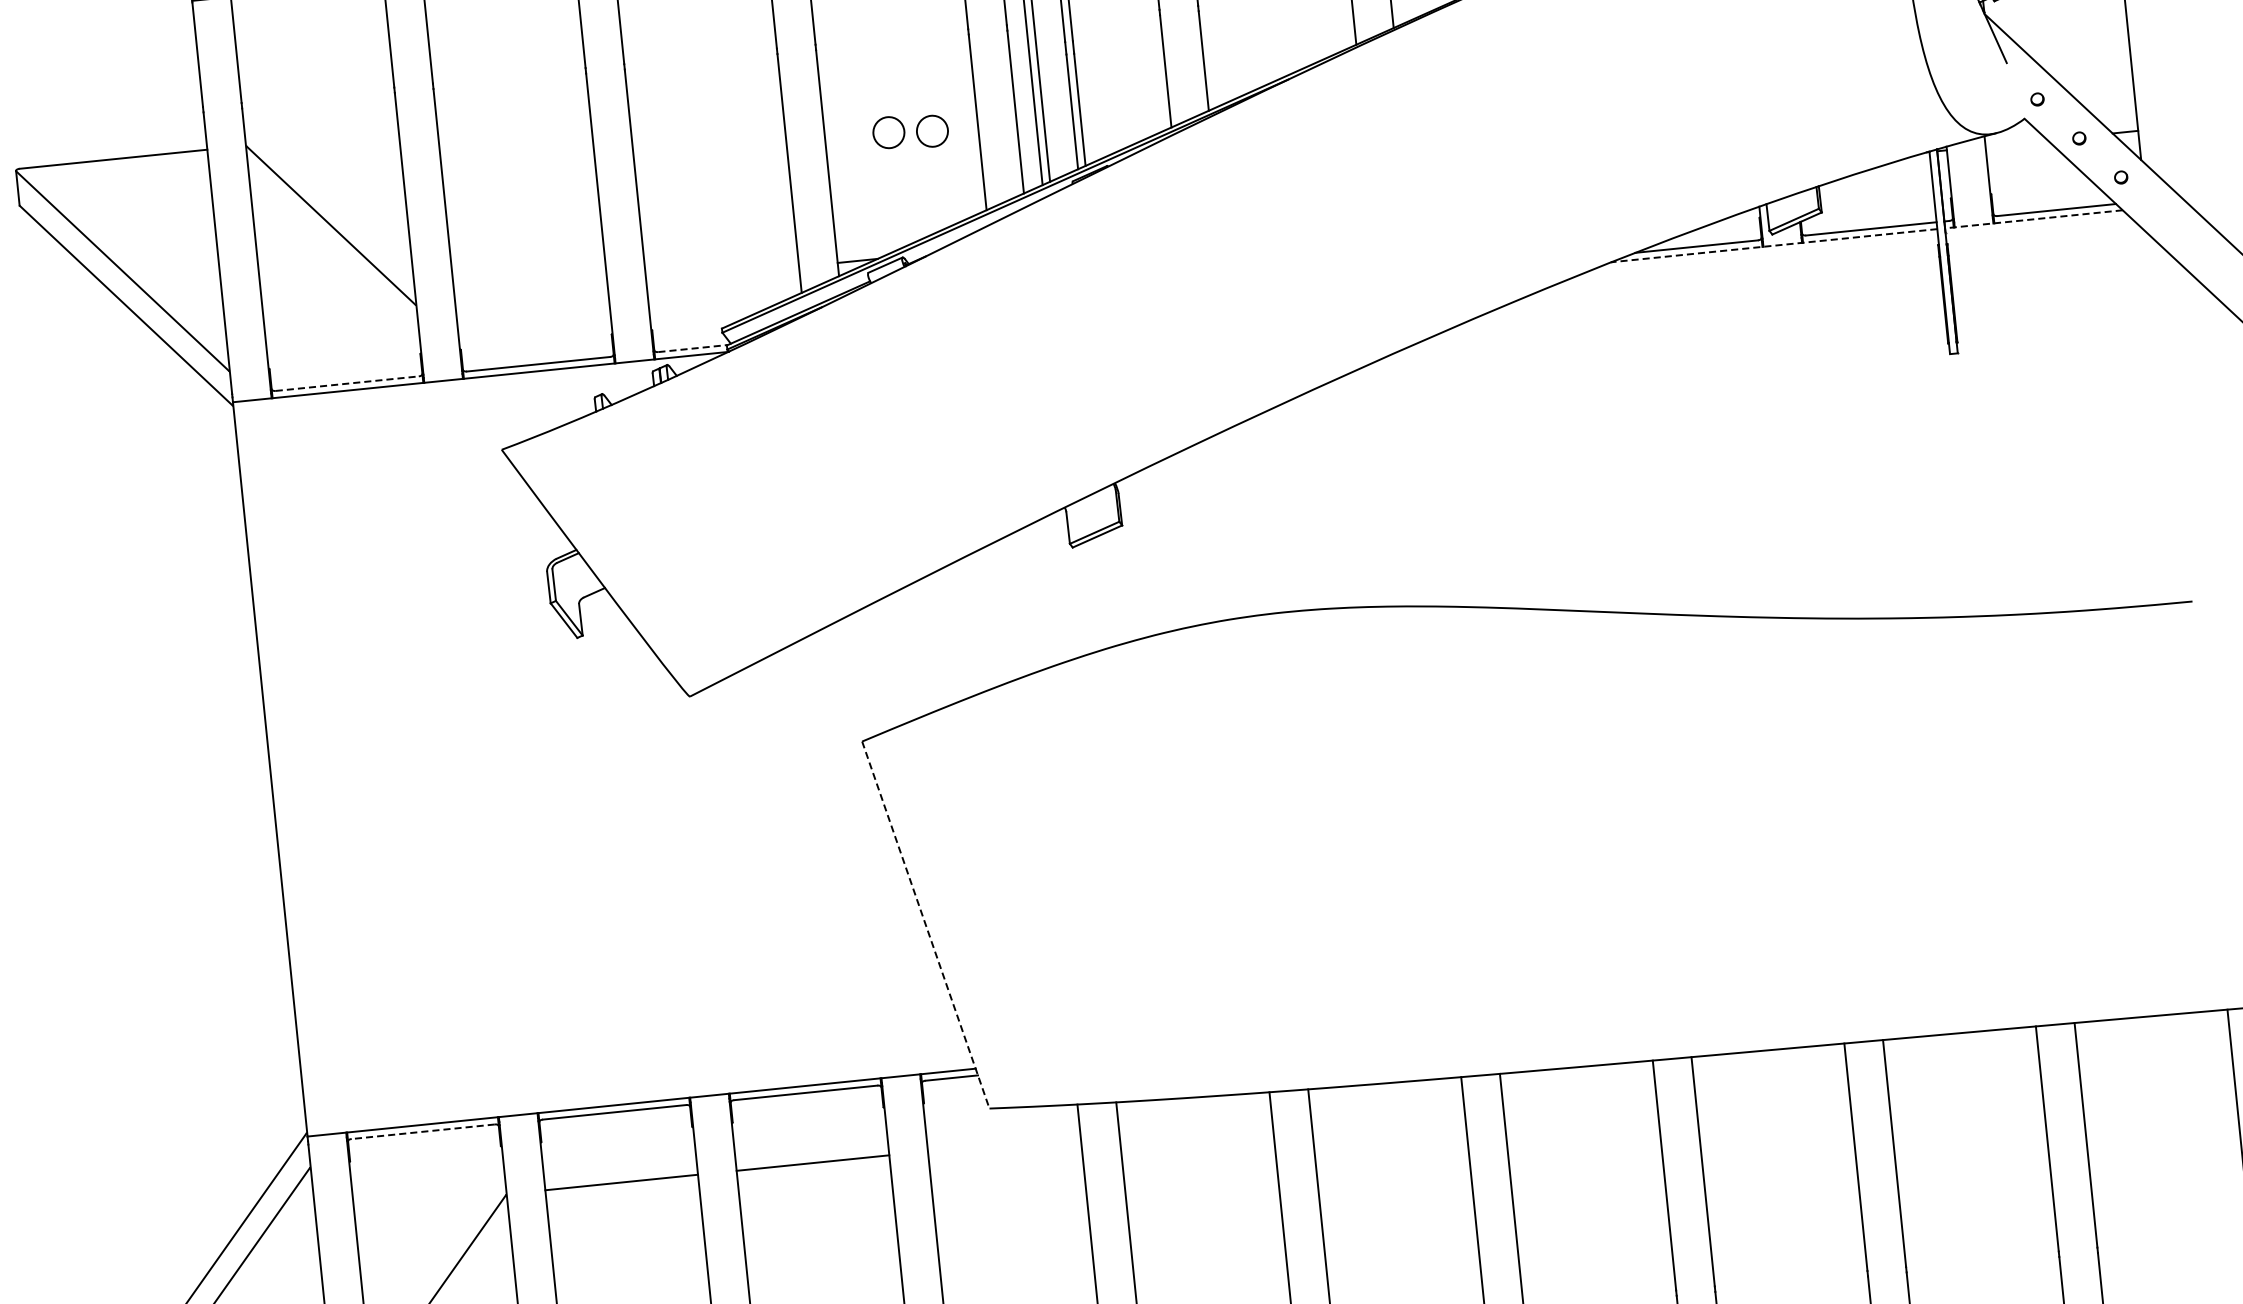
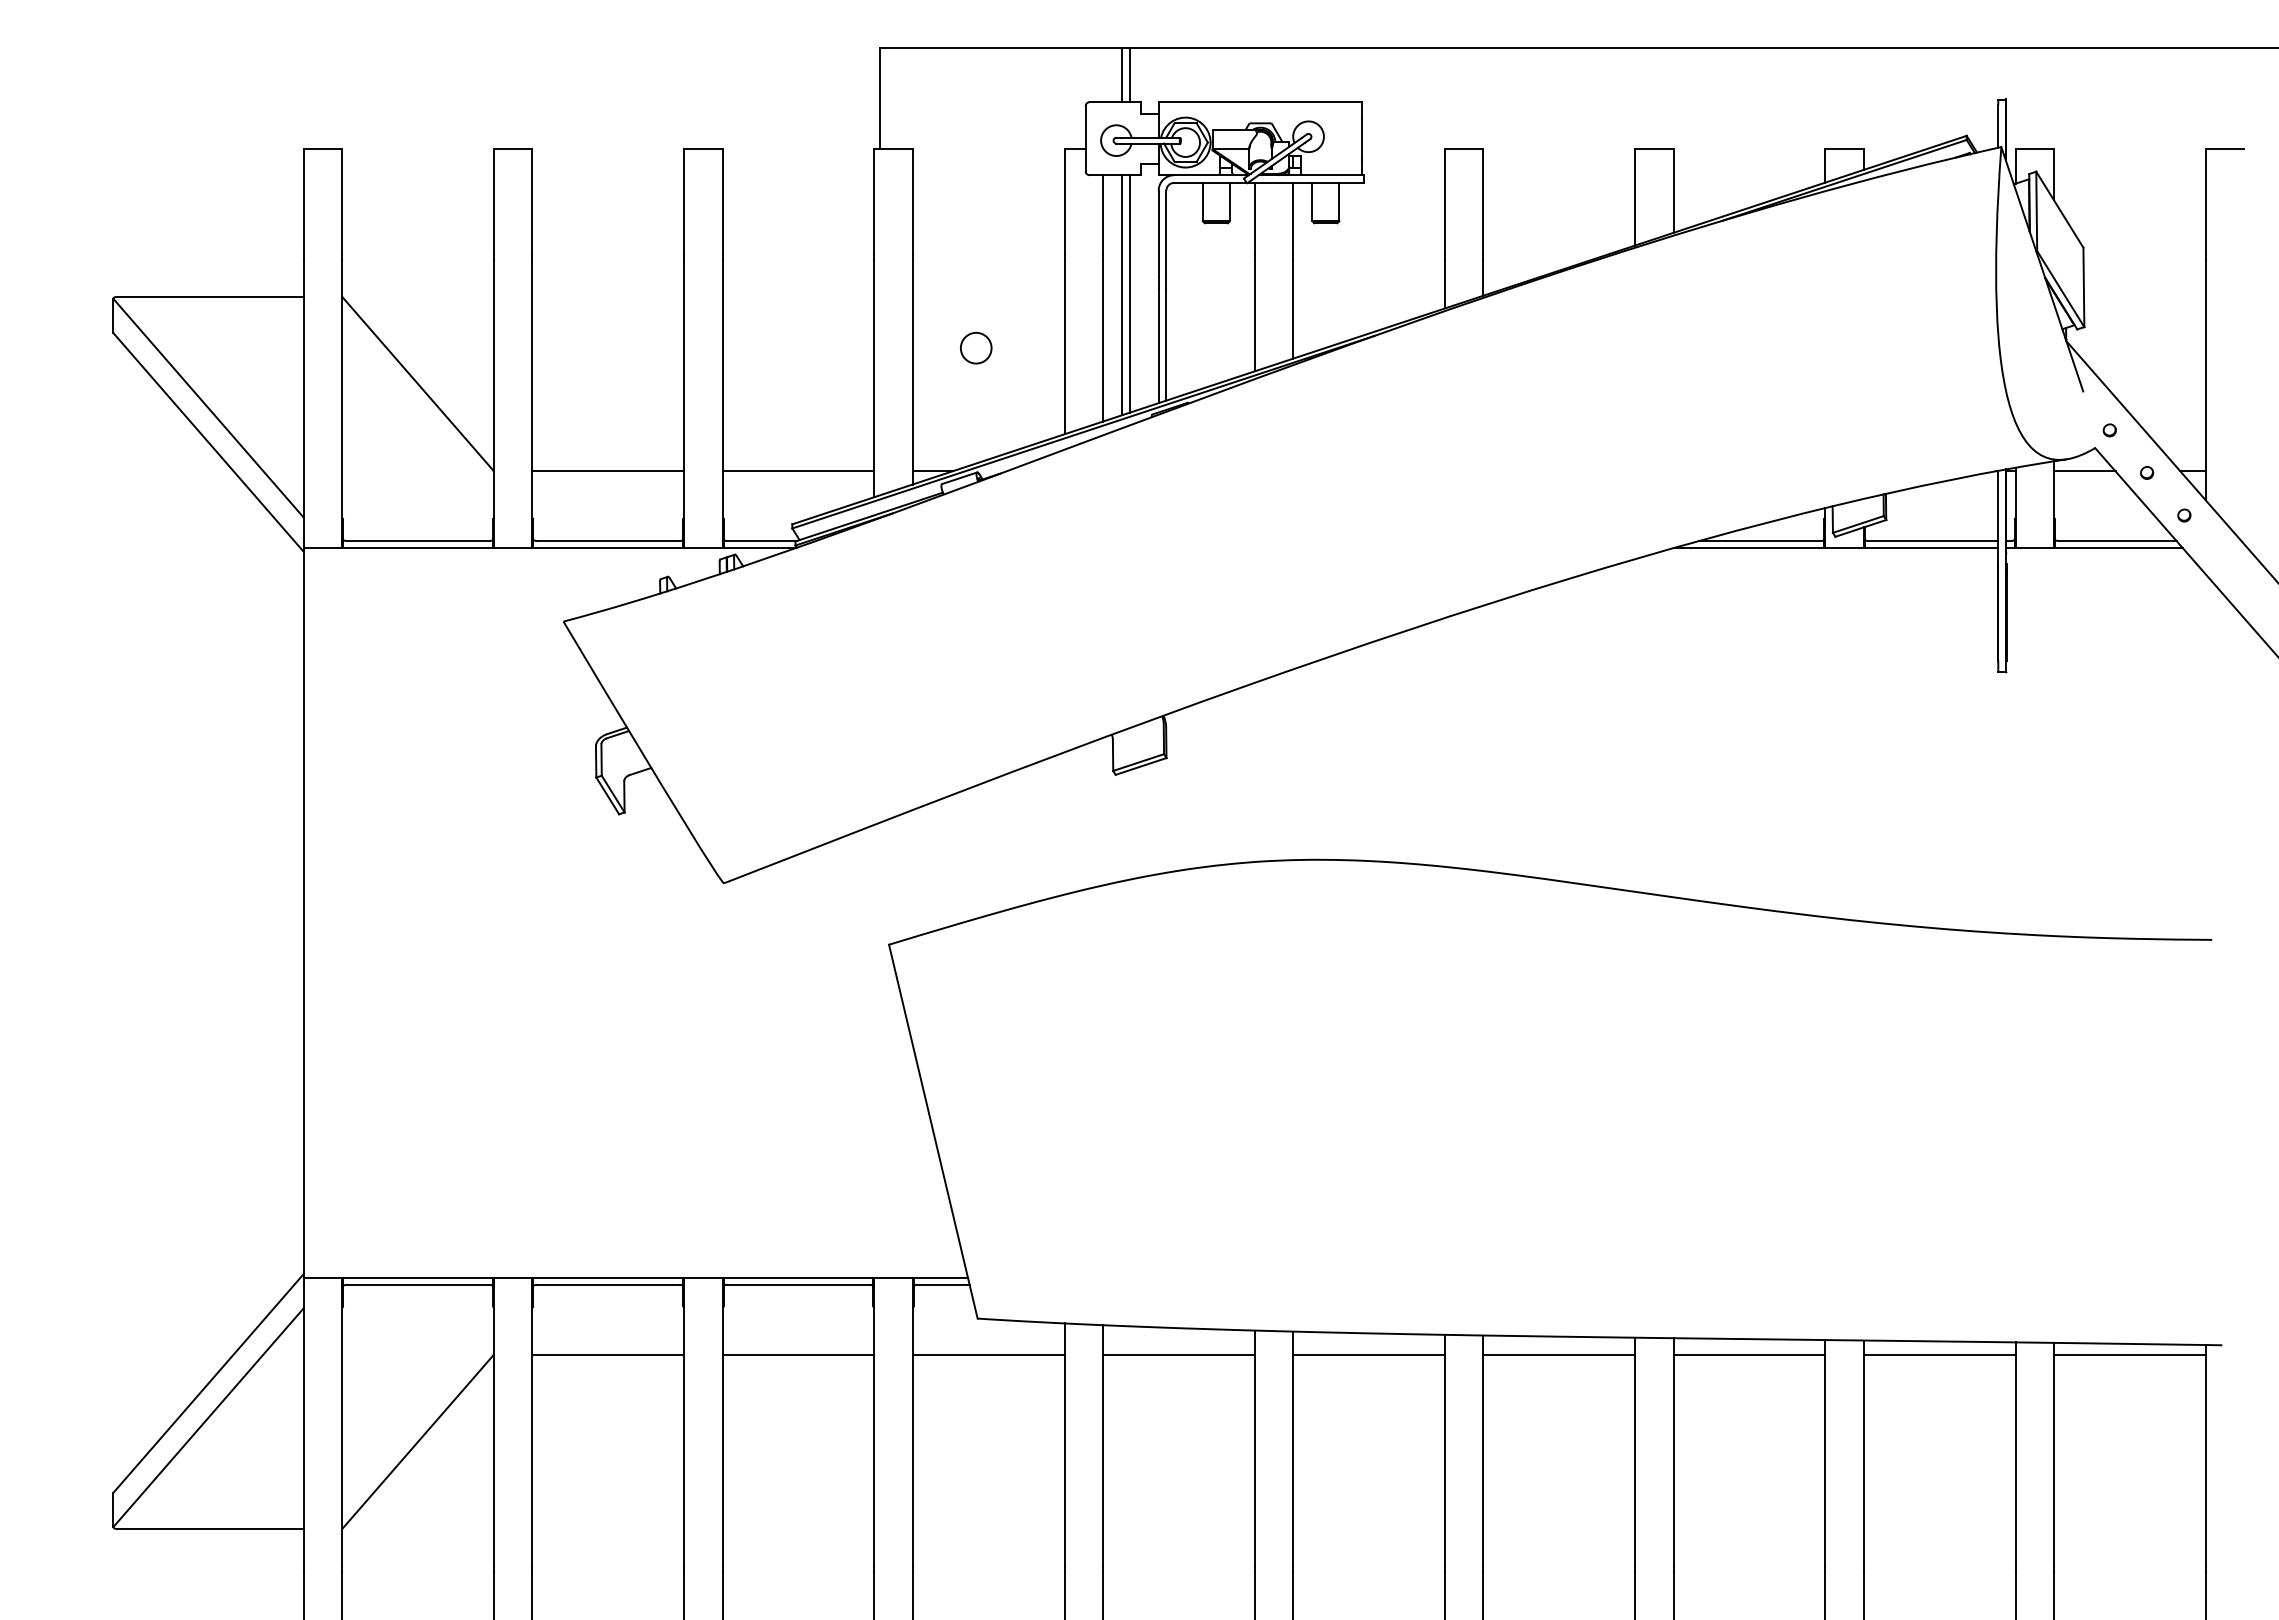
circle: (932, 131) -> (1019, 351), removed
line: (2016, 143) -> (2084, 471), added
line: (2033, 218) -> (2093, 547), dashed -> solid
line: (1773, 245) -> (1835, 547), dashed -> solid
line: (722, 274) -> (798, 471), added
line: (531, 294) -> (608, 471), added
line: (692, 349) -> (761, 541), dashed -> solid
line: (347, 384) -> (418, 541), dashed -> solid
line: (926, 925) -> (933, 1132), dashed -> solid
line: (2151, 1026) -> (2129, 1354), added
line: (1960, 1046) -> (1939, 1354), added
line: (1769, 1065) -> (1749, 1354), added
line: (1578, 1085) -> (1559, 1354), added
line: (1386, 1104) -> (1368, 1354), added
line: (1195, 1124) -> (1178, 1354), added
line: (422, 1131) -> (417, 1284), dashed -> solid
line: (1004, 1143) -> (988, 1354), added

